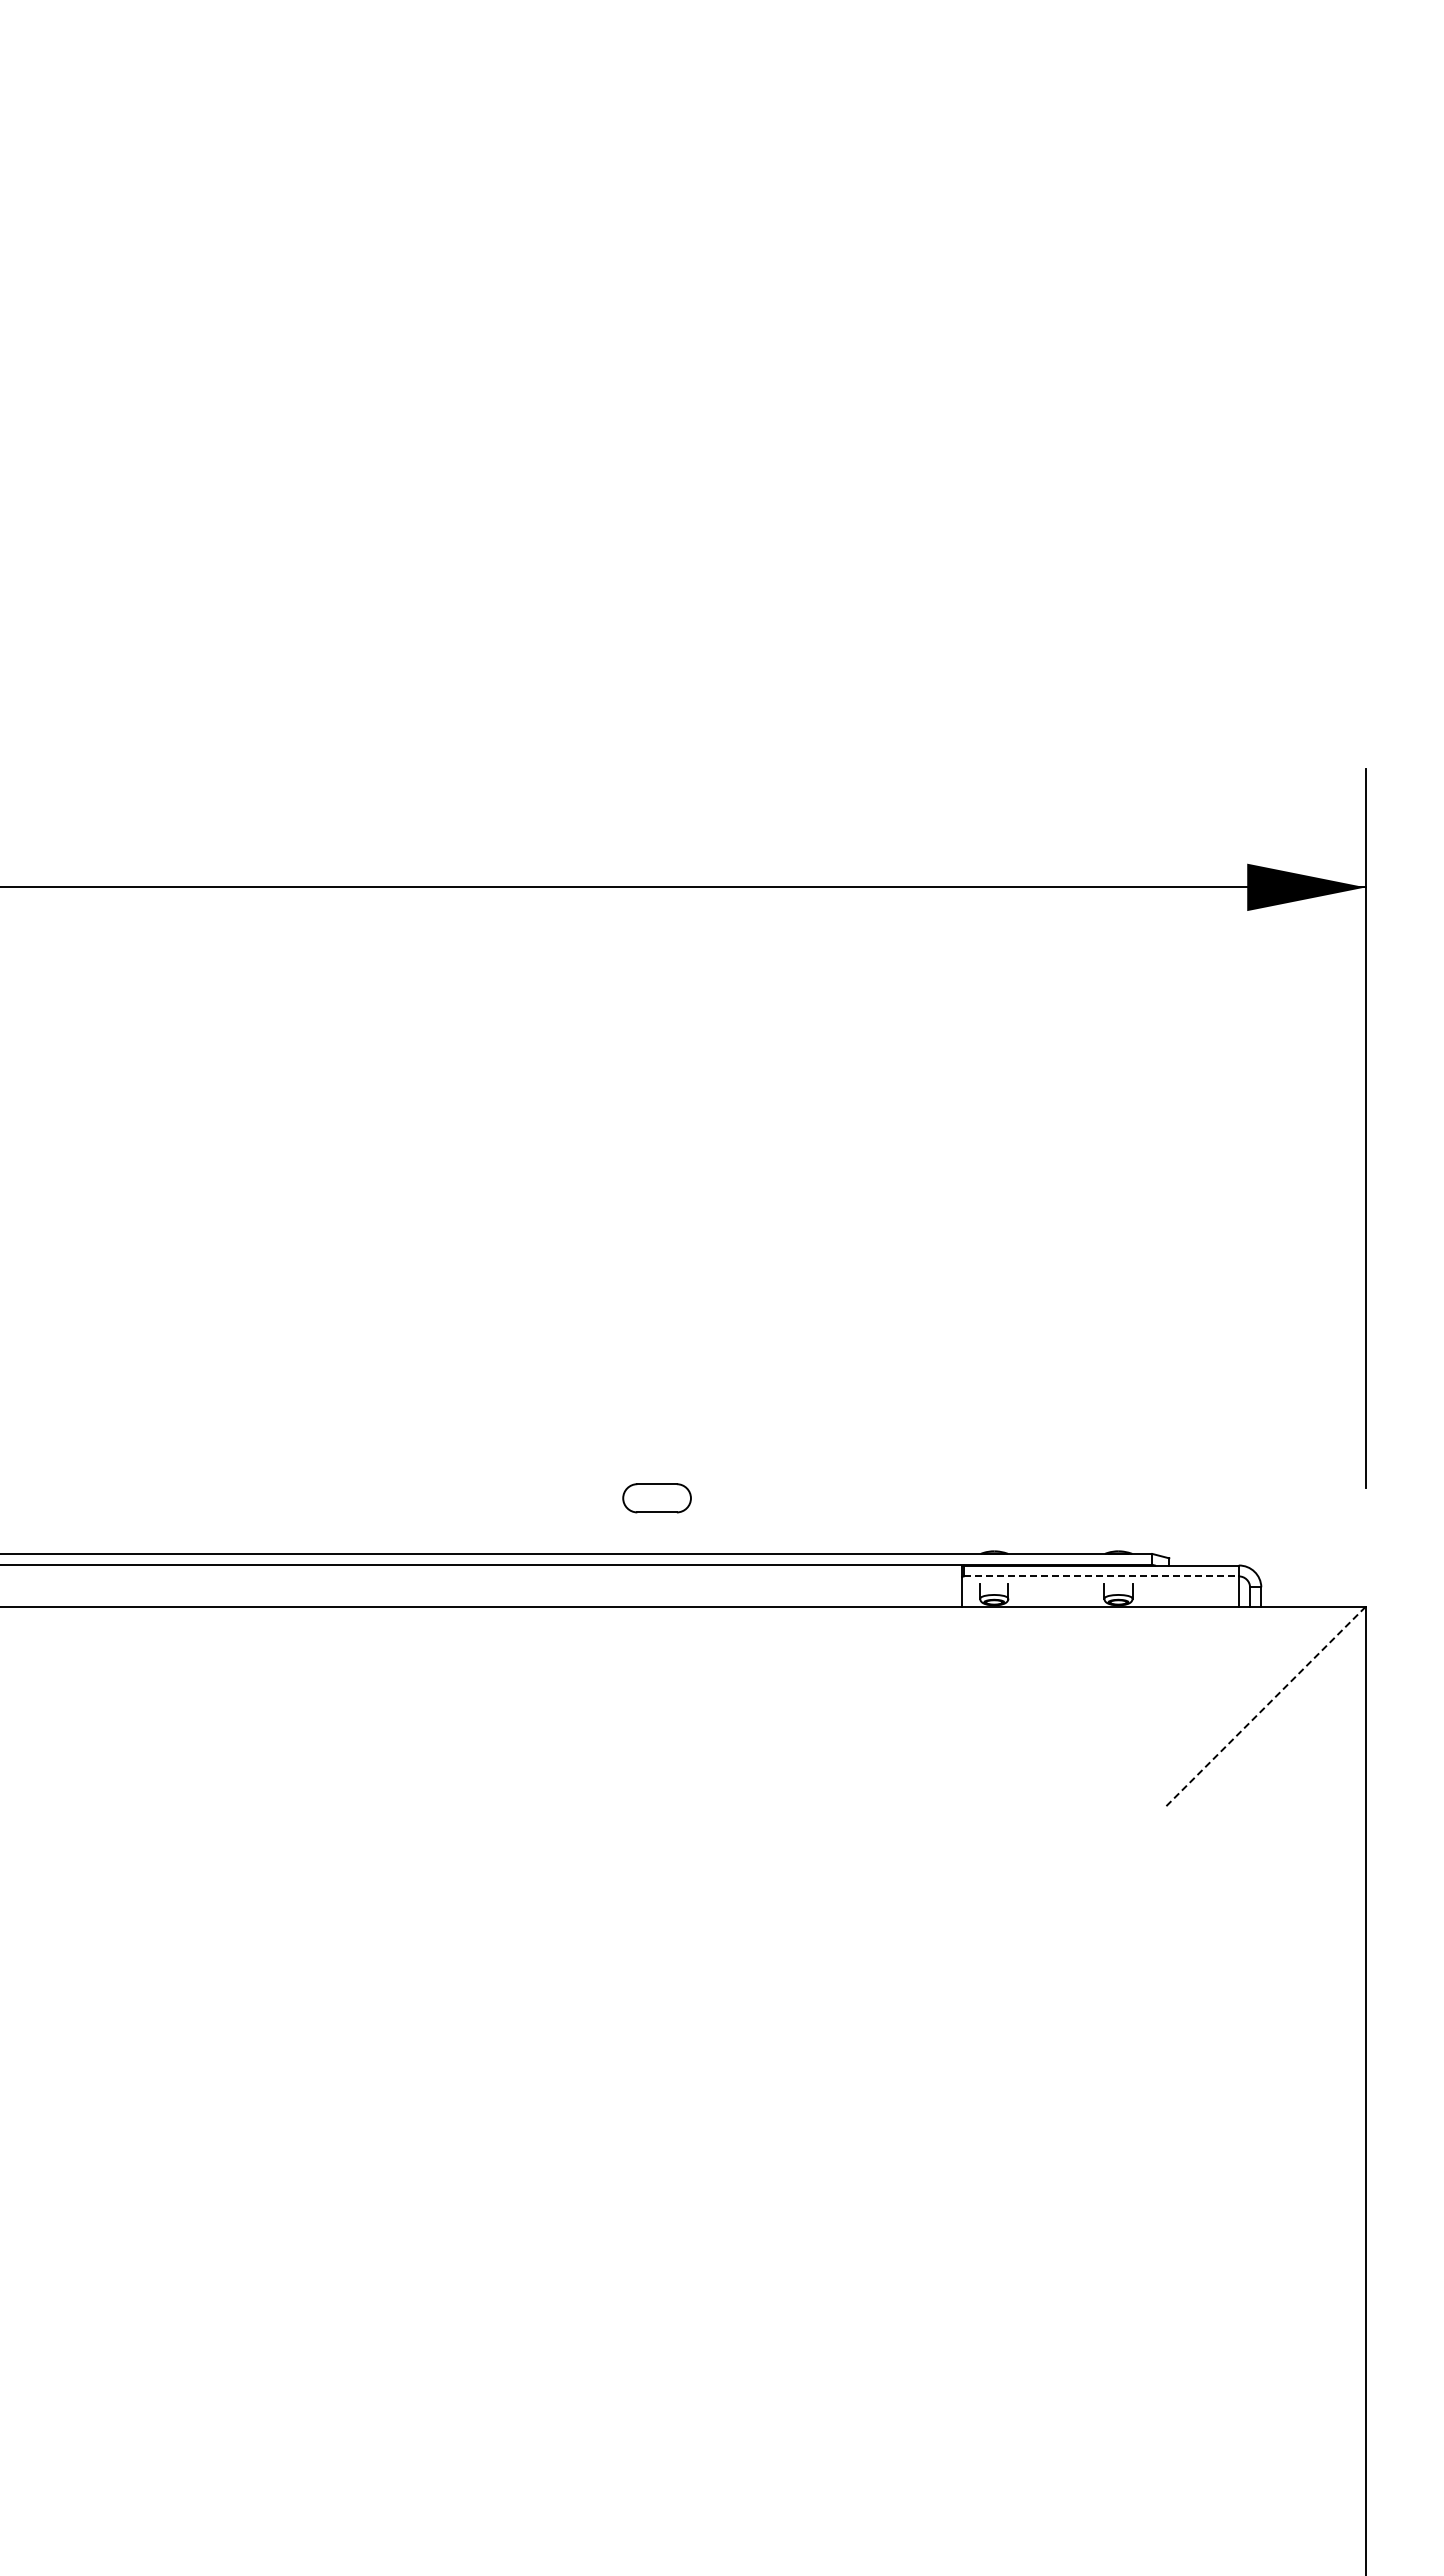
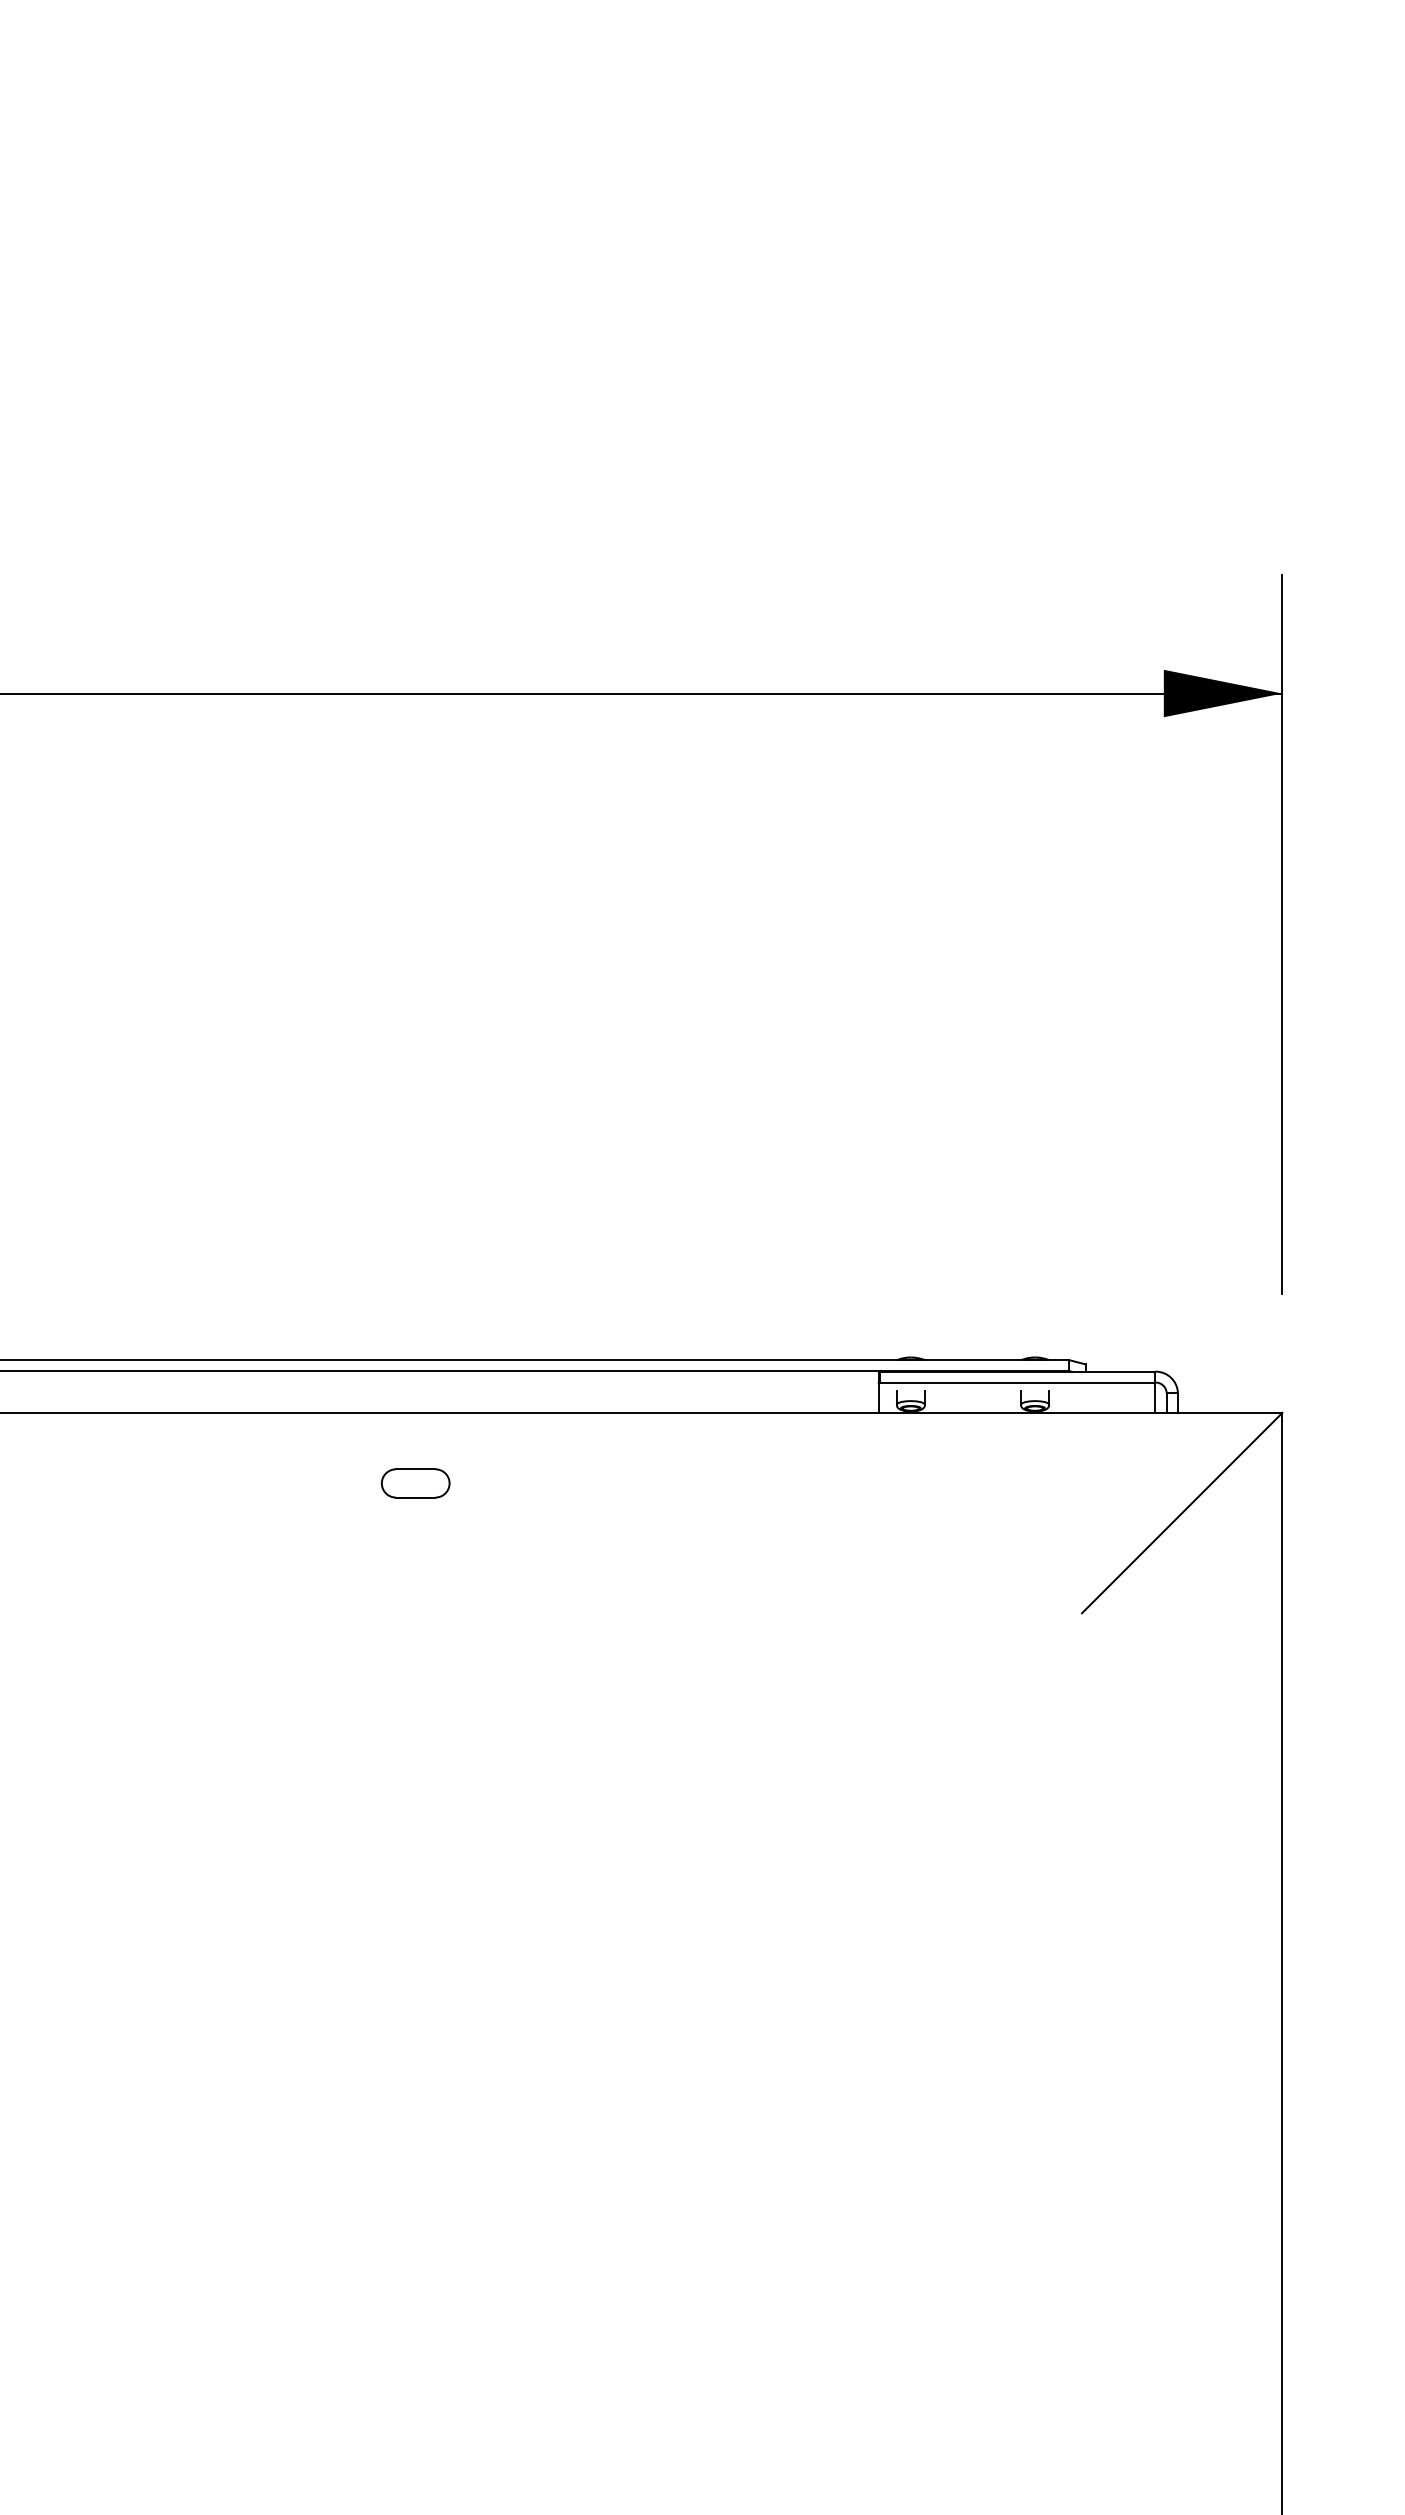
part: (656, 1498) -> (415, 1483), moved
line: (1101, 1576) -> (1018, 1382), dashed -> solid
line: (1265, 1706) -> (1182, 1512), dashed -> solid

